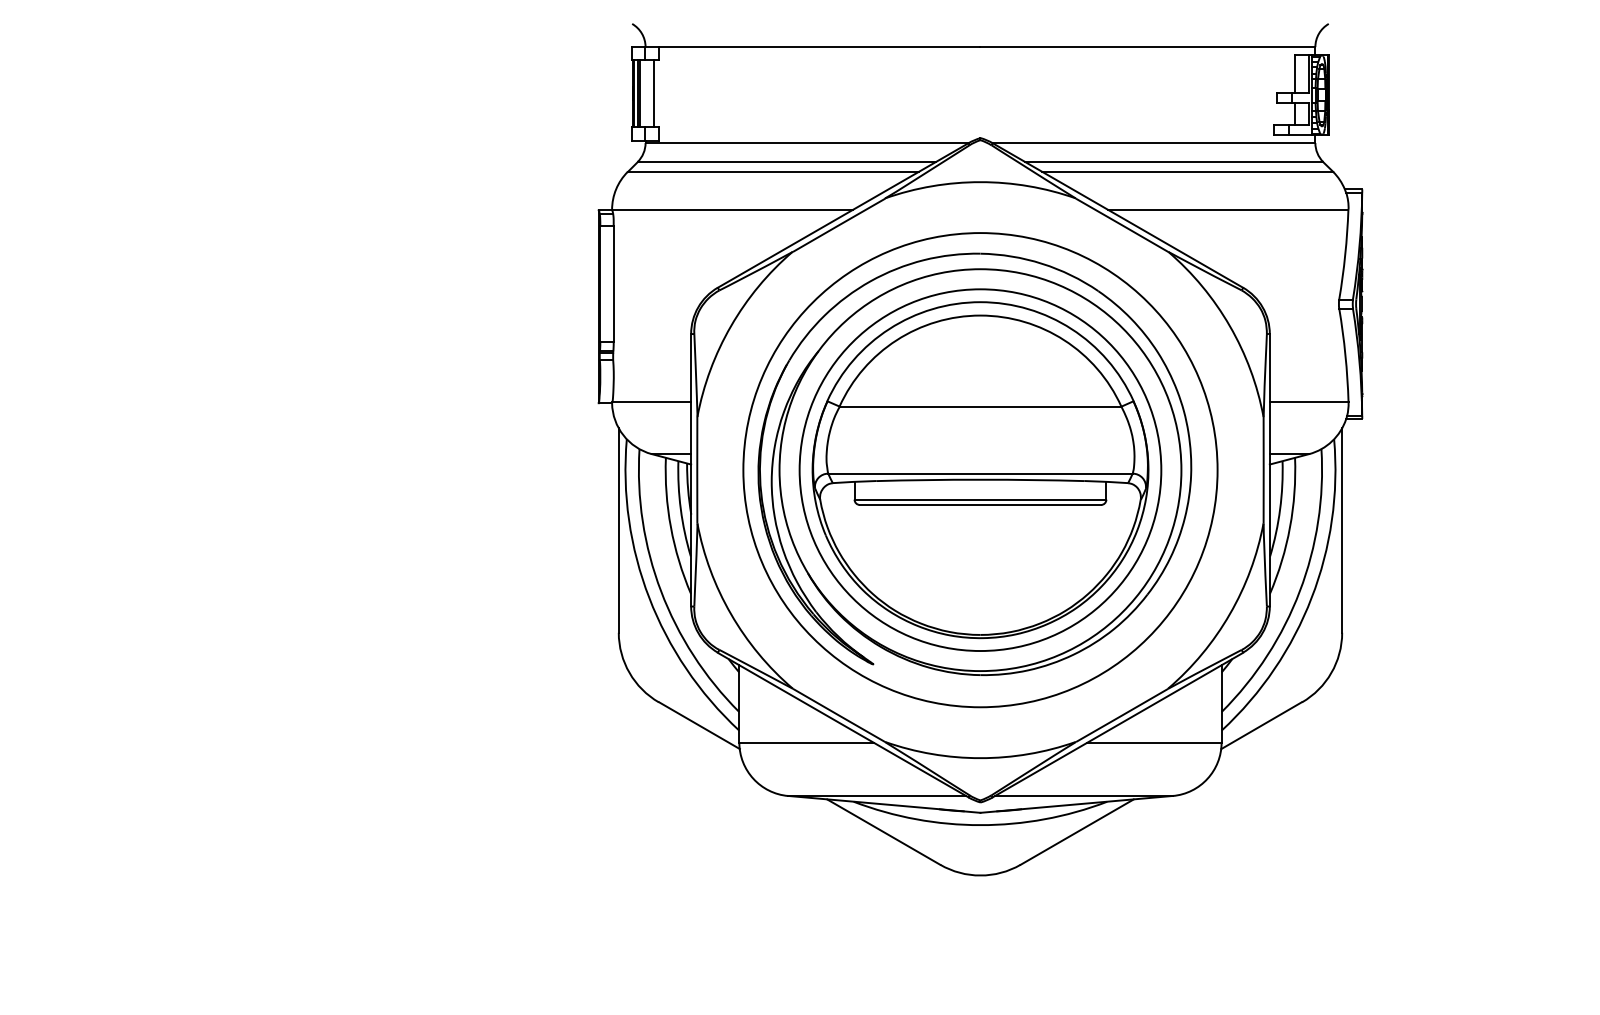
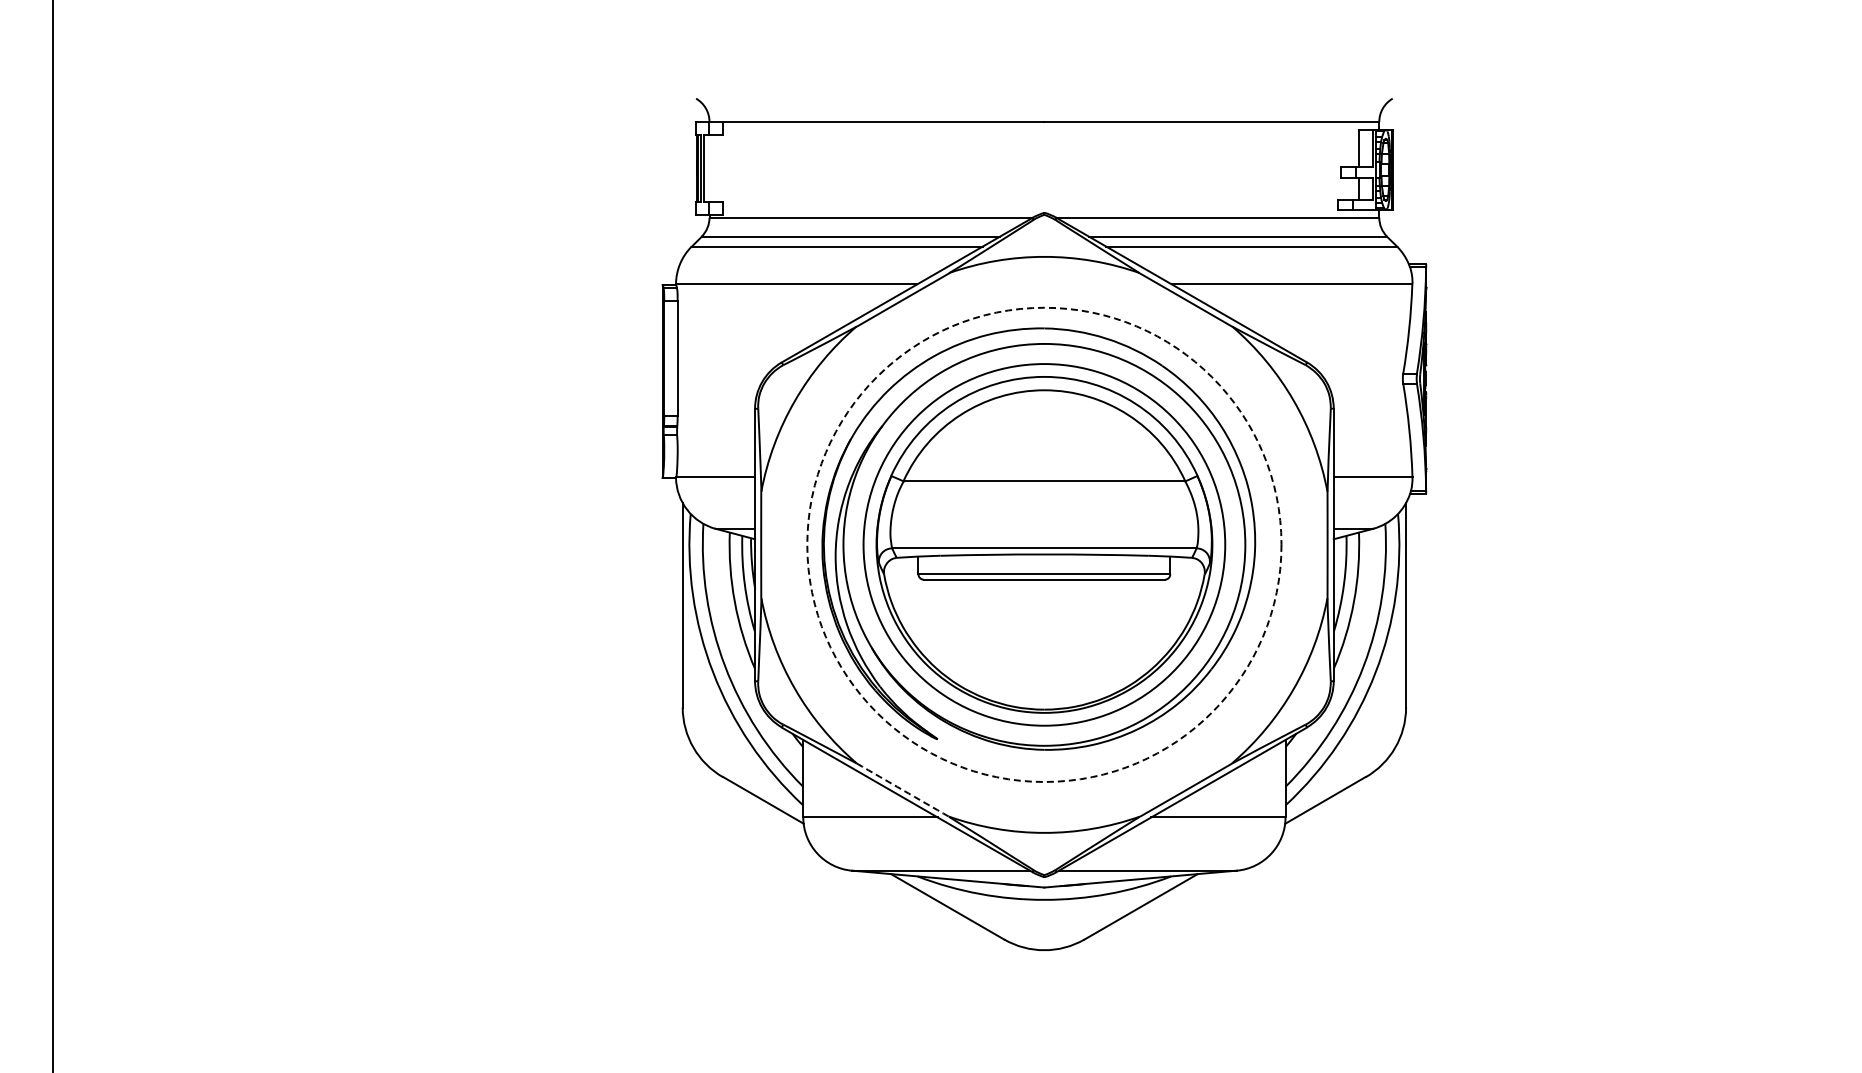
line: (653, 92) -> (717, 167), removed
circle: (980, 469) -> (1044, 544), solid -> dashed
arc: (838, 715) -> (902, 790), solid -> dashed

